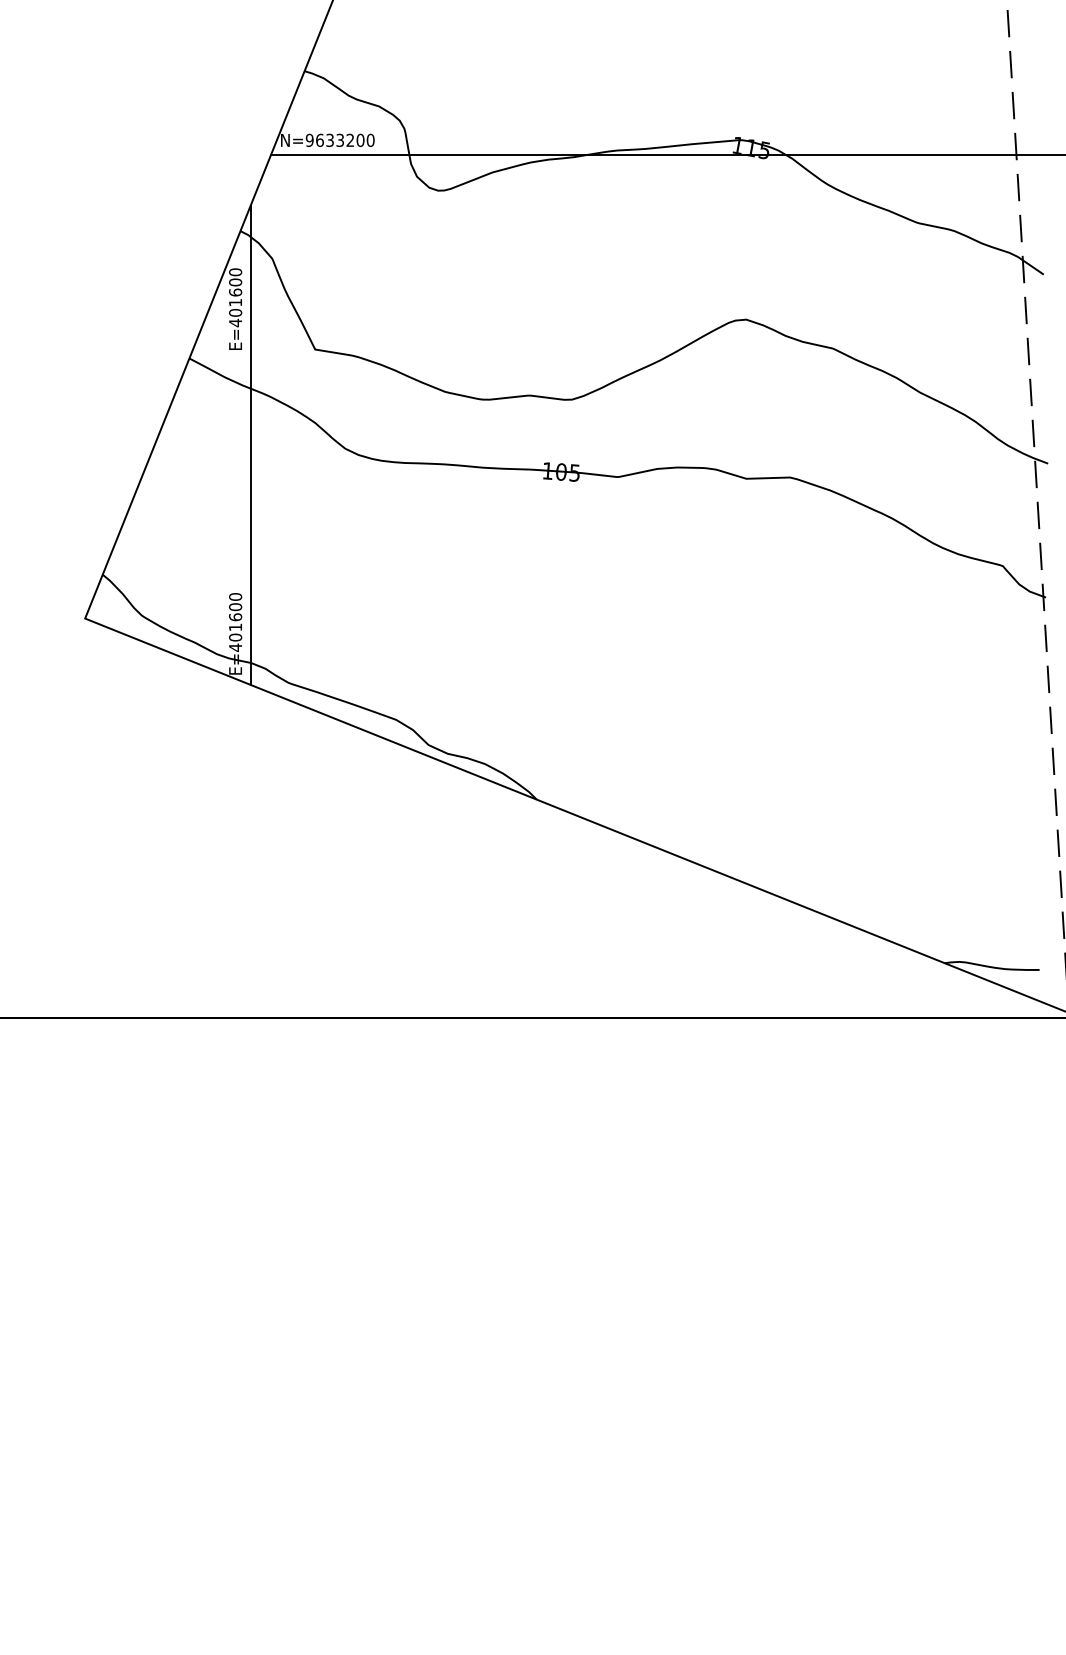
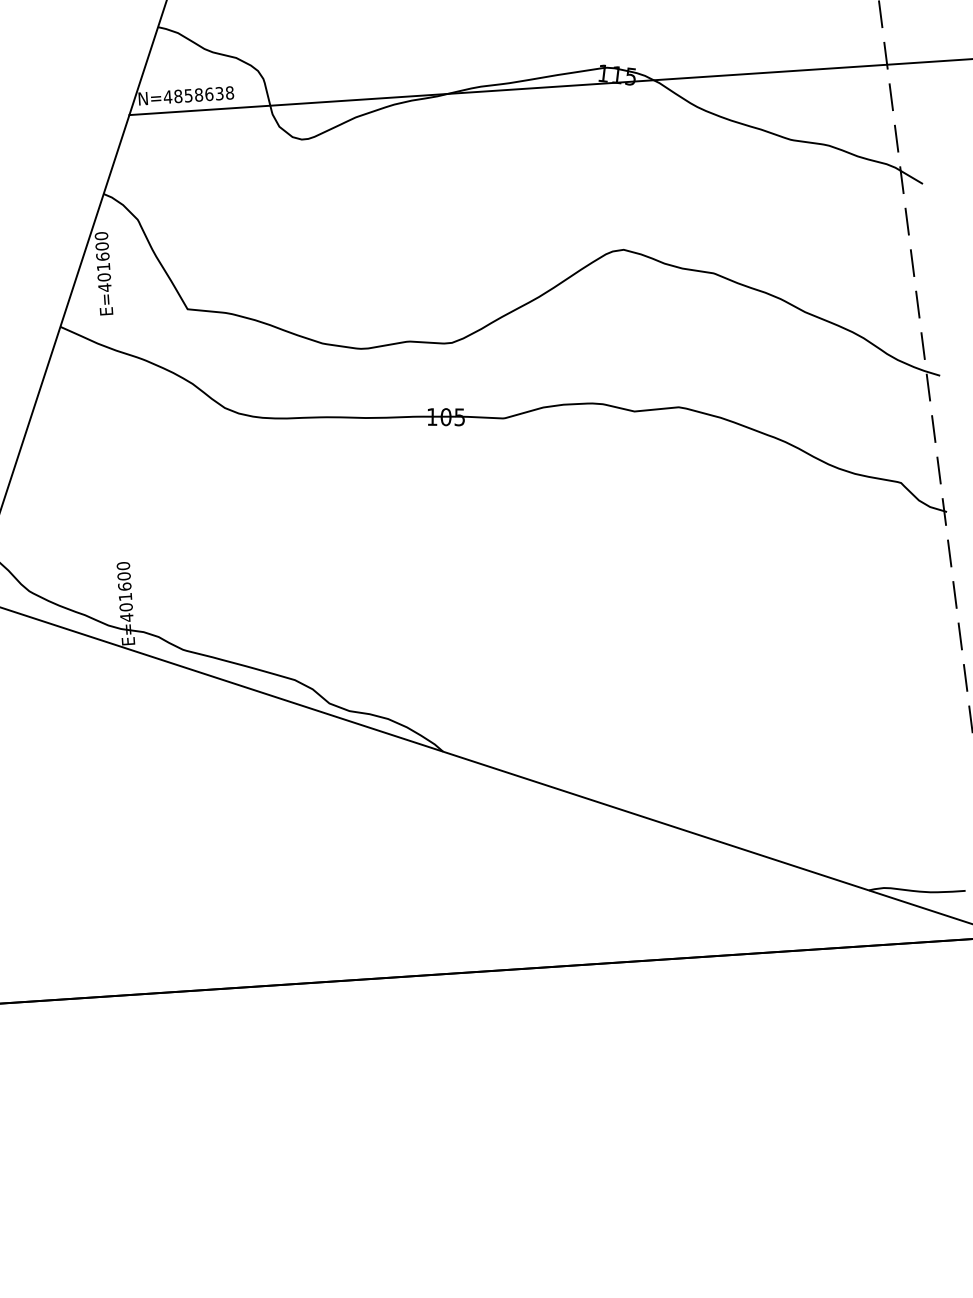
text: (339, 139) -> (198, 94), N=9633200 -> N=4858638
line: (250, 444) -> (128, 410), removed

